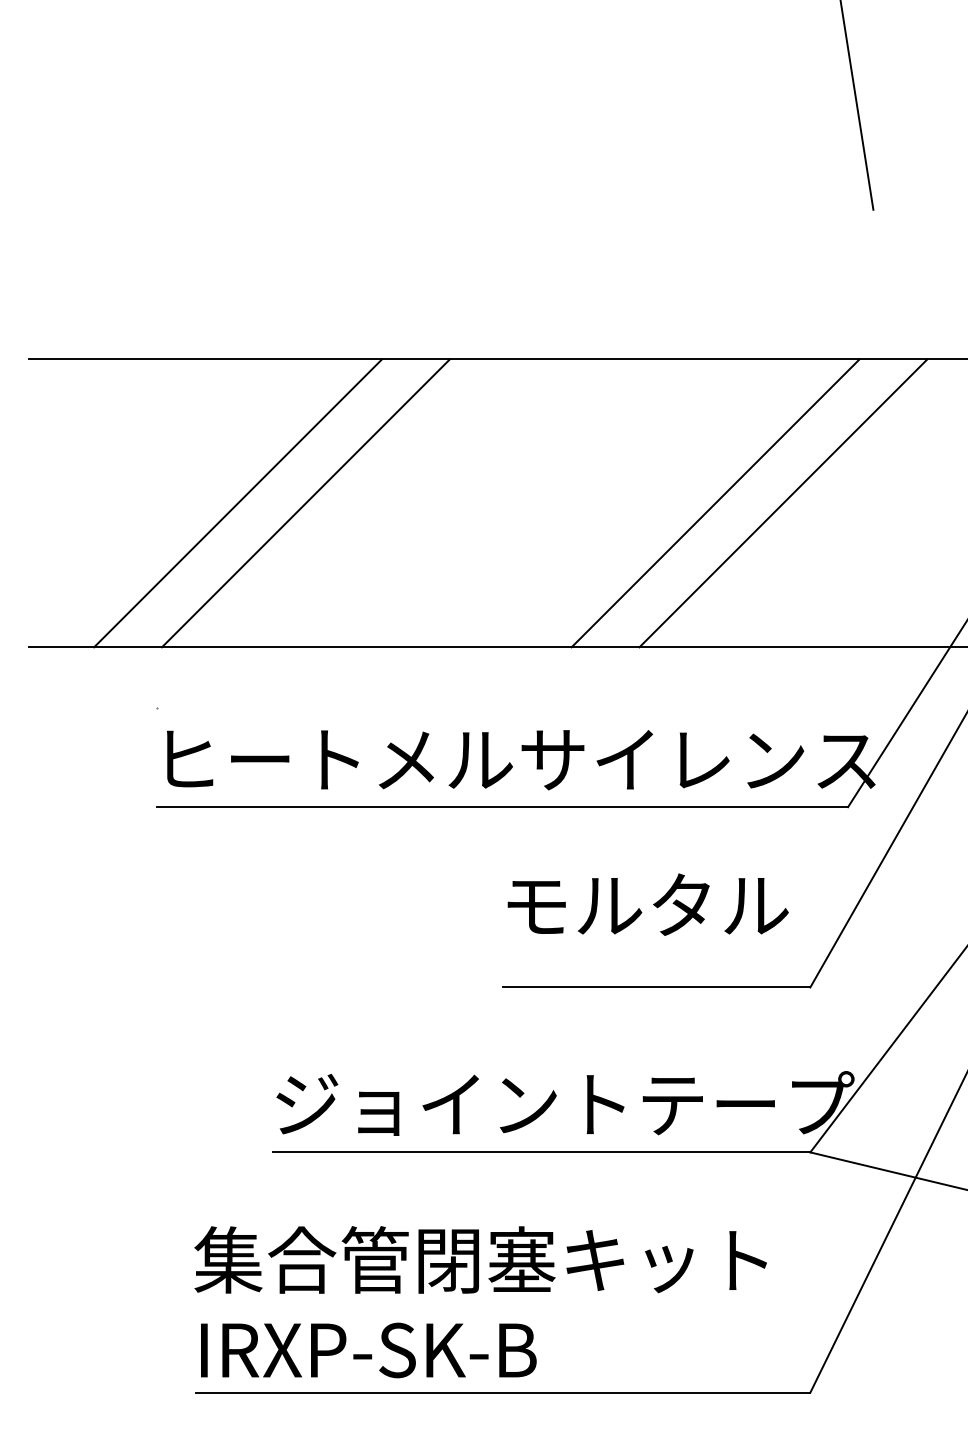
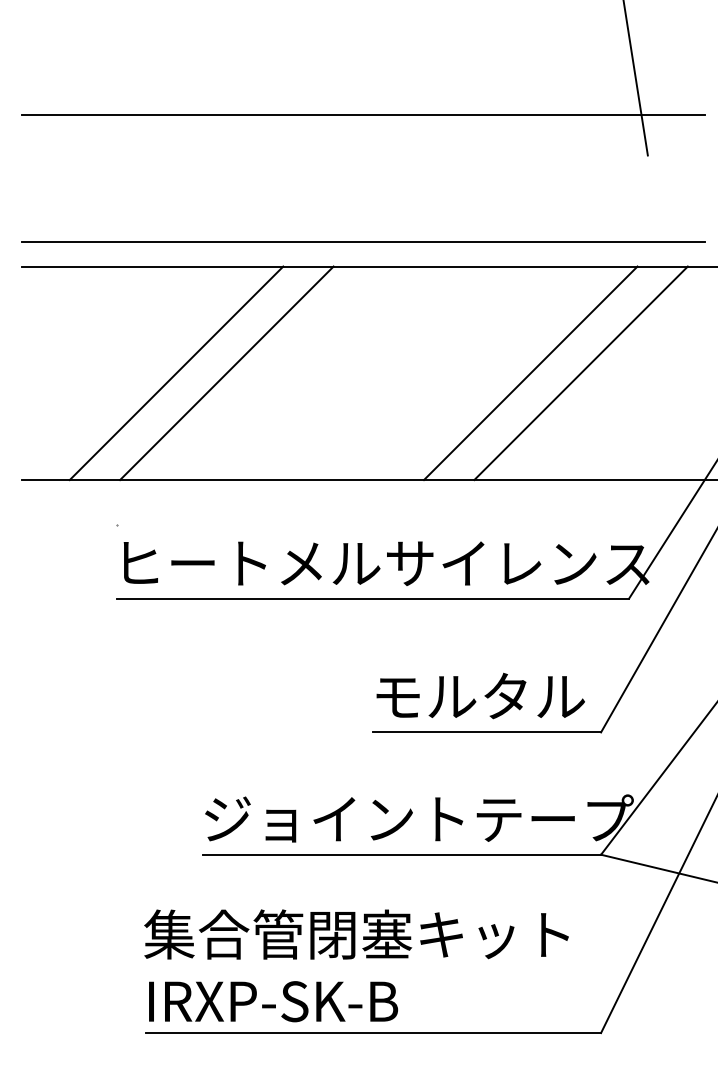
line: (488, 154) -> (362, 114), added
line: (488, 325) -> (362, 241), added
text: (647, 904) -> (480, 695), moved

